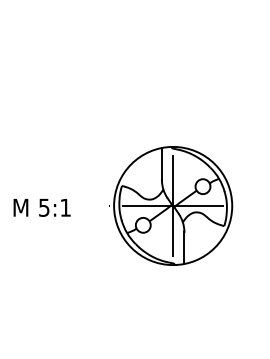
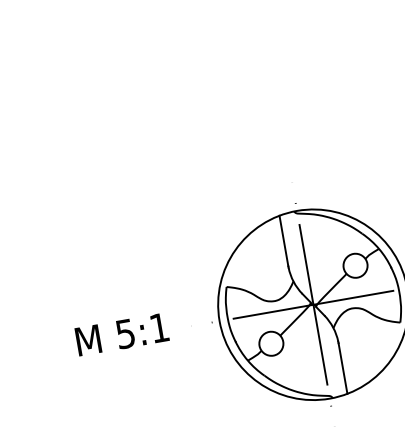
text: (41, 207) -> (121, 334), moved

